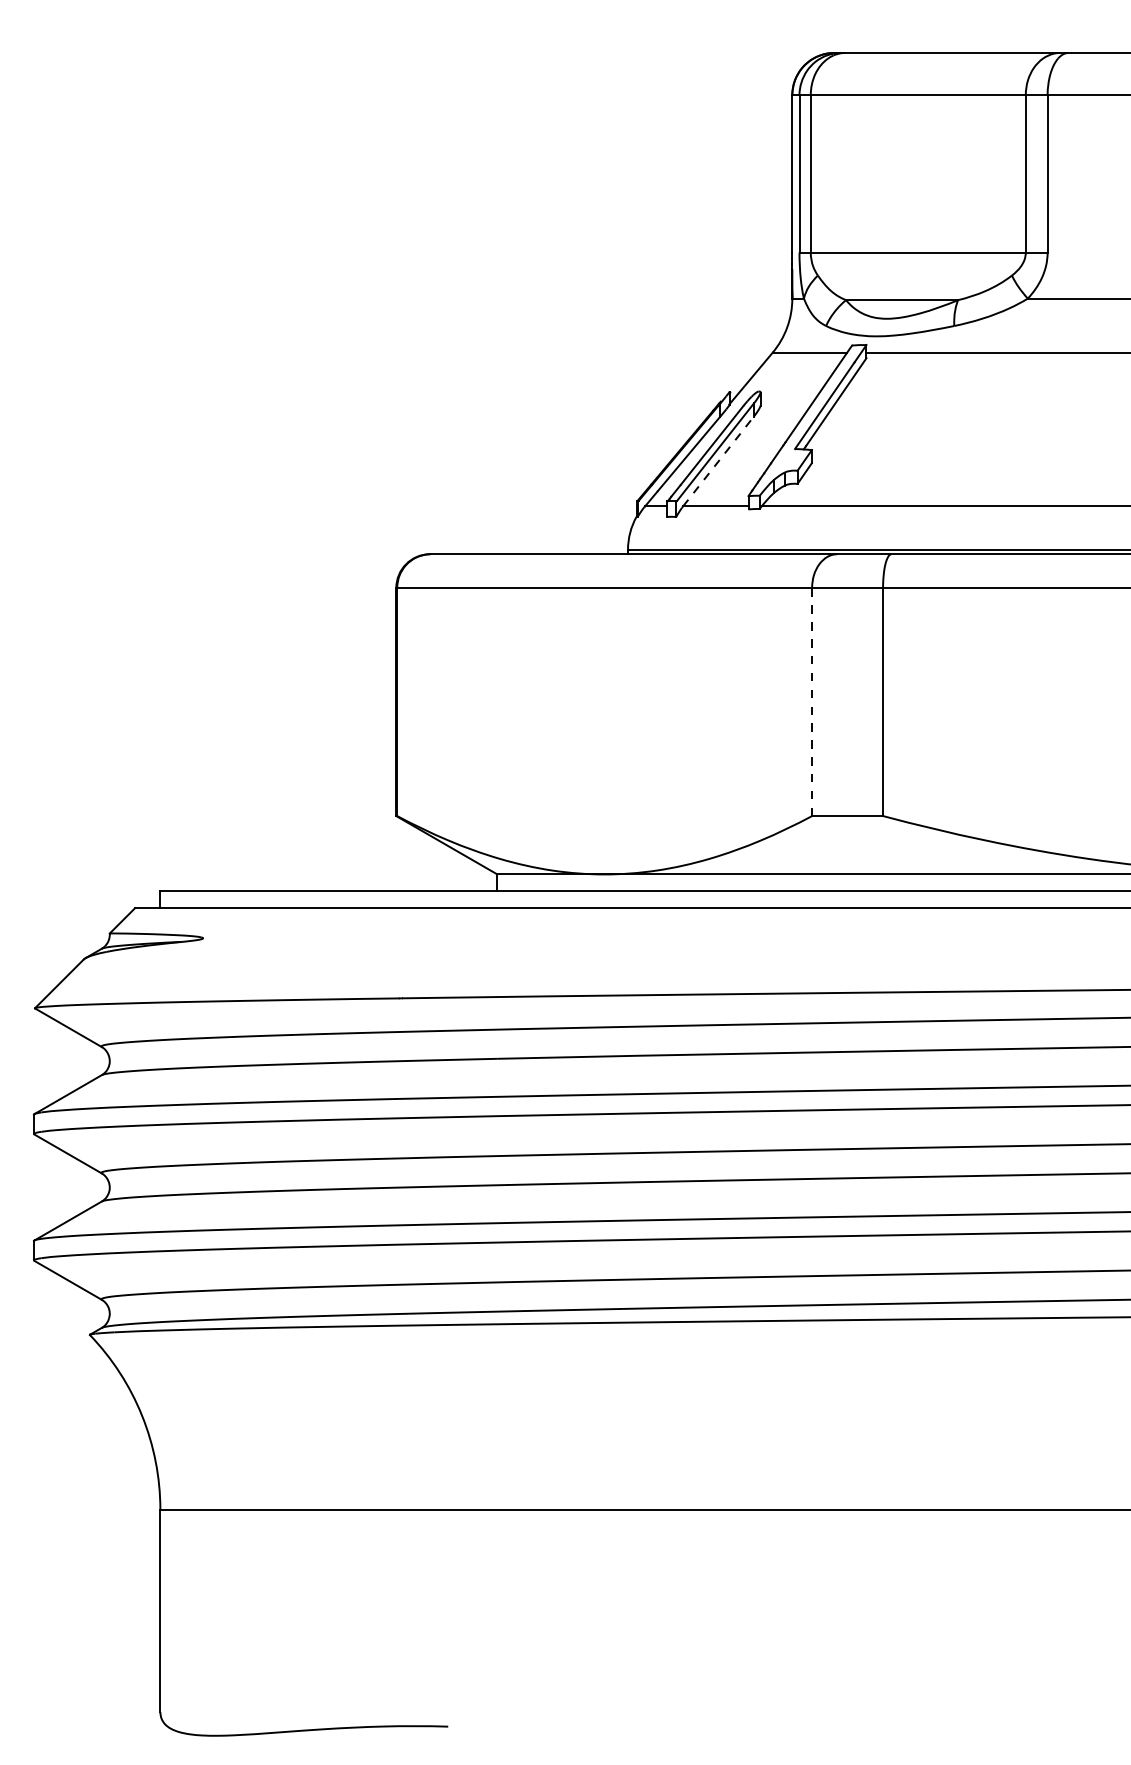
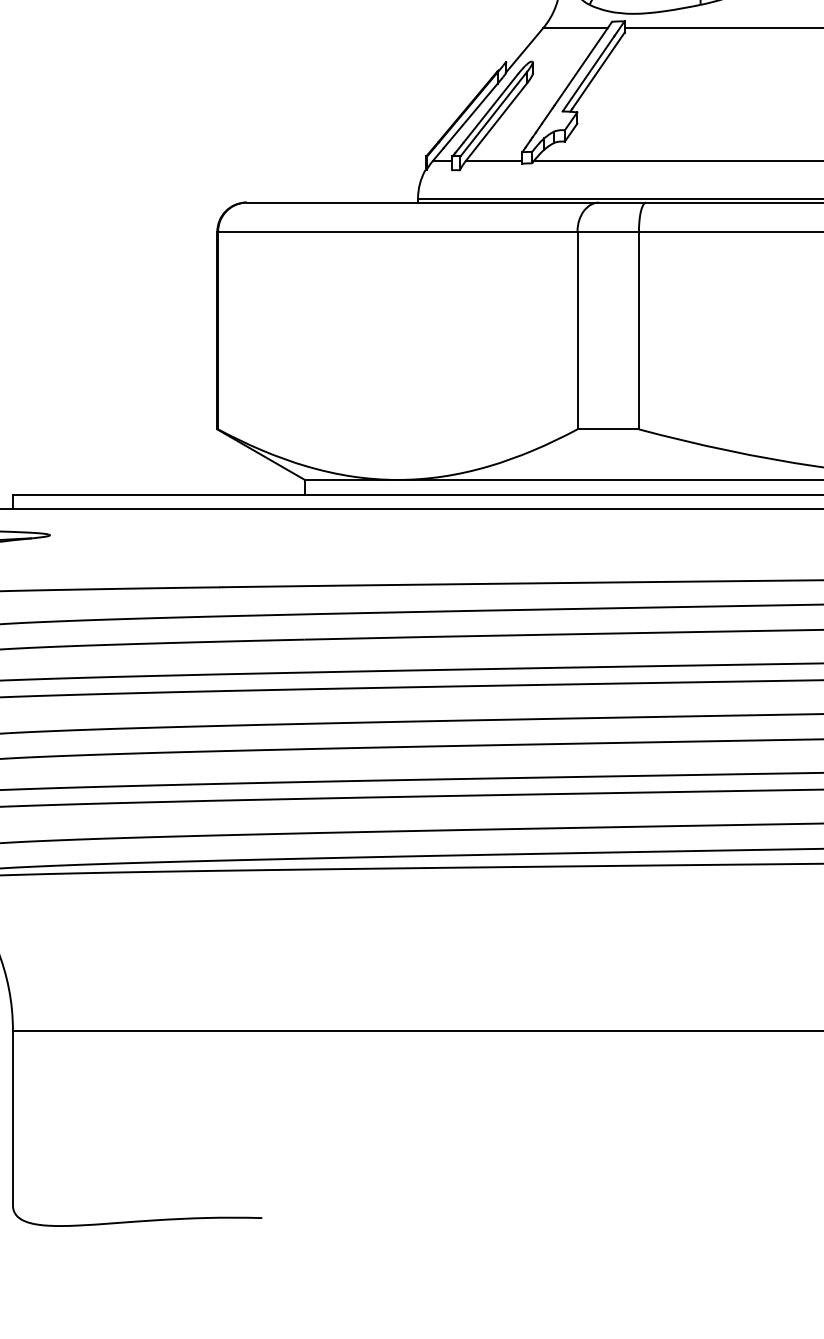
line: (718, 461) -> (496, 122), dashed -> solid
line: (812, 701) -> (577, 330), dashed -> solid

